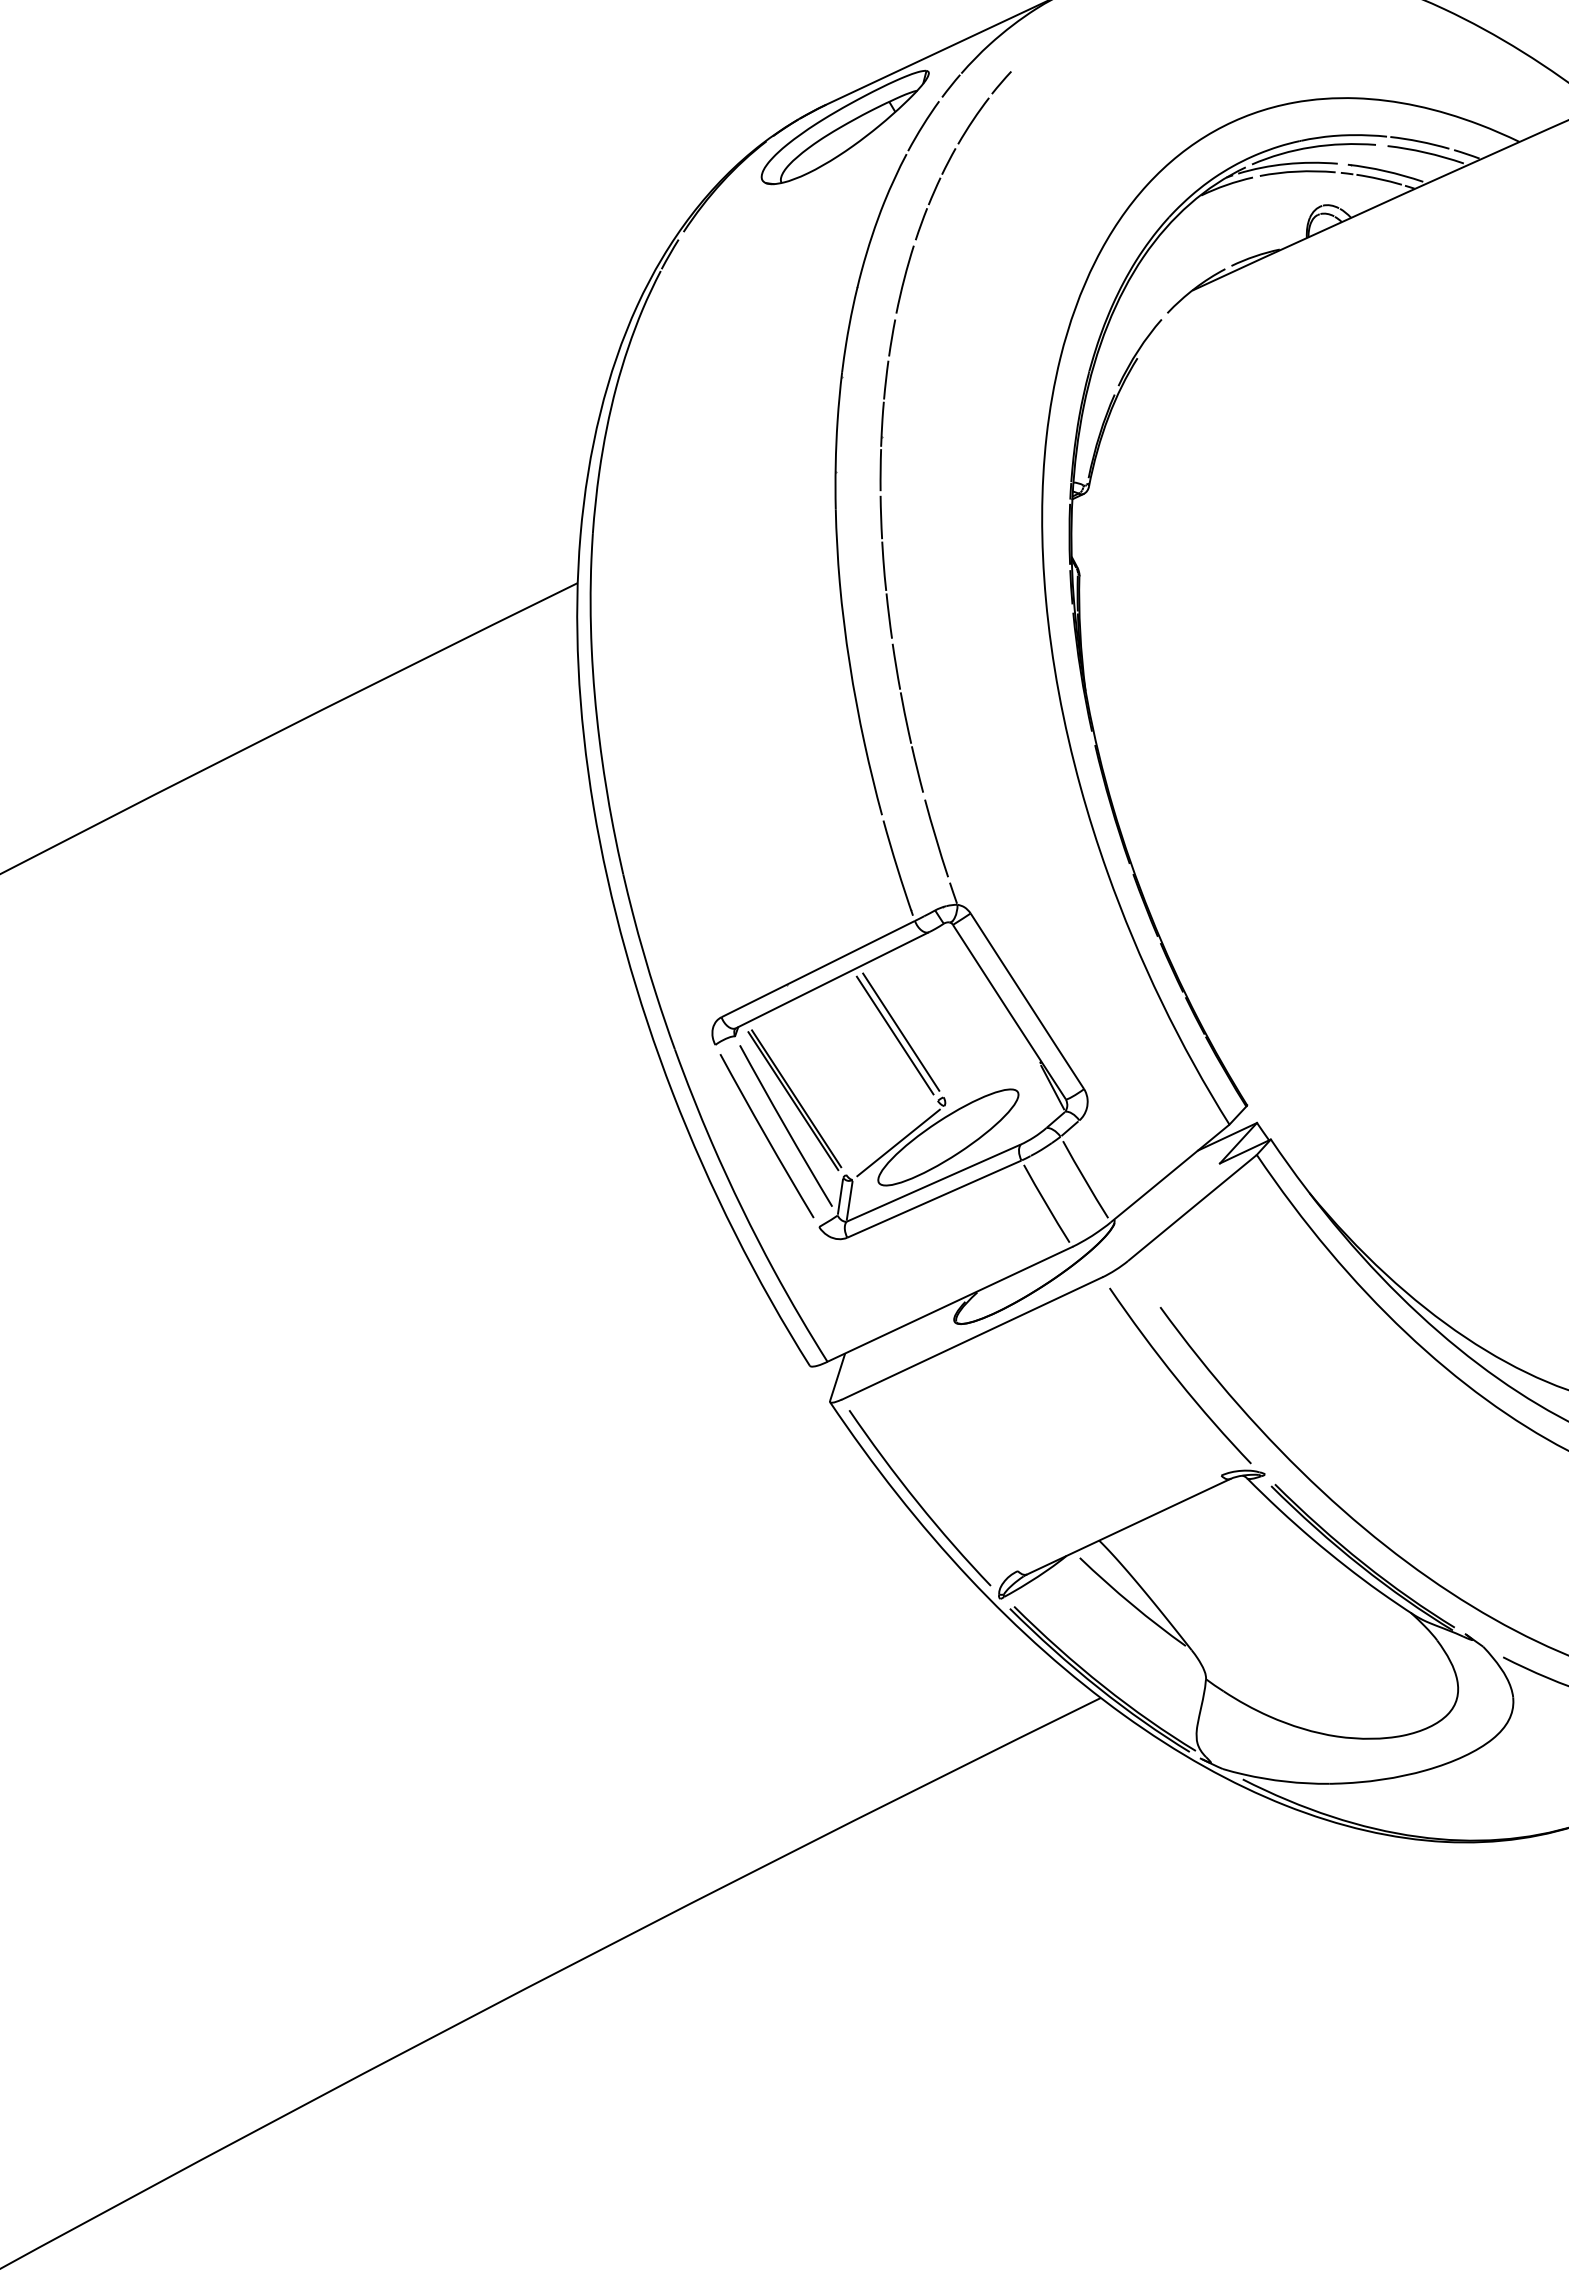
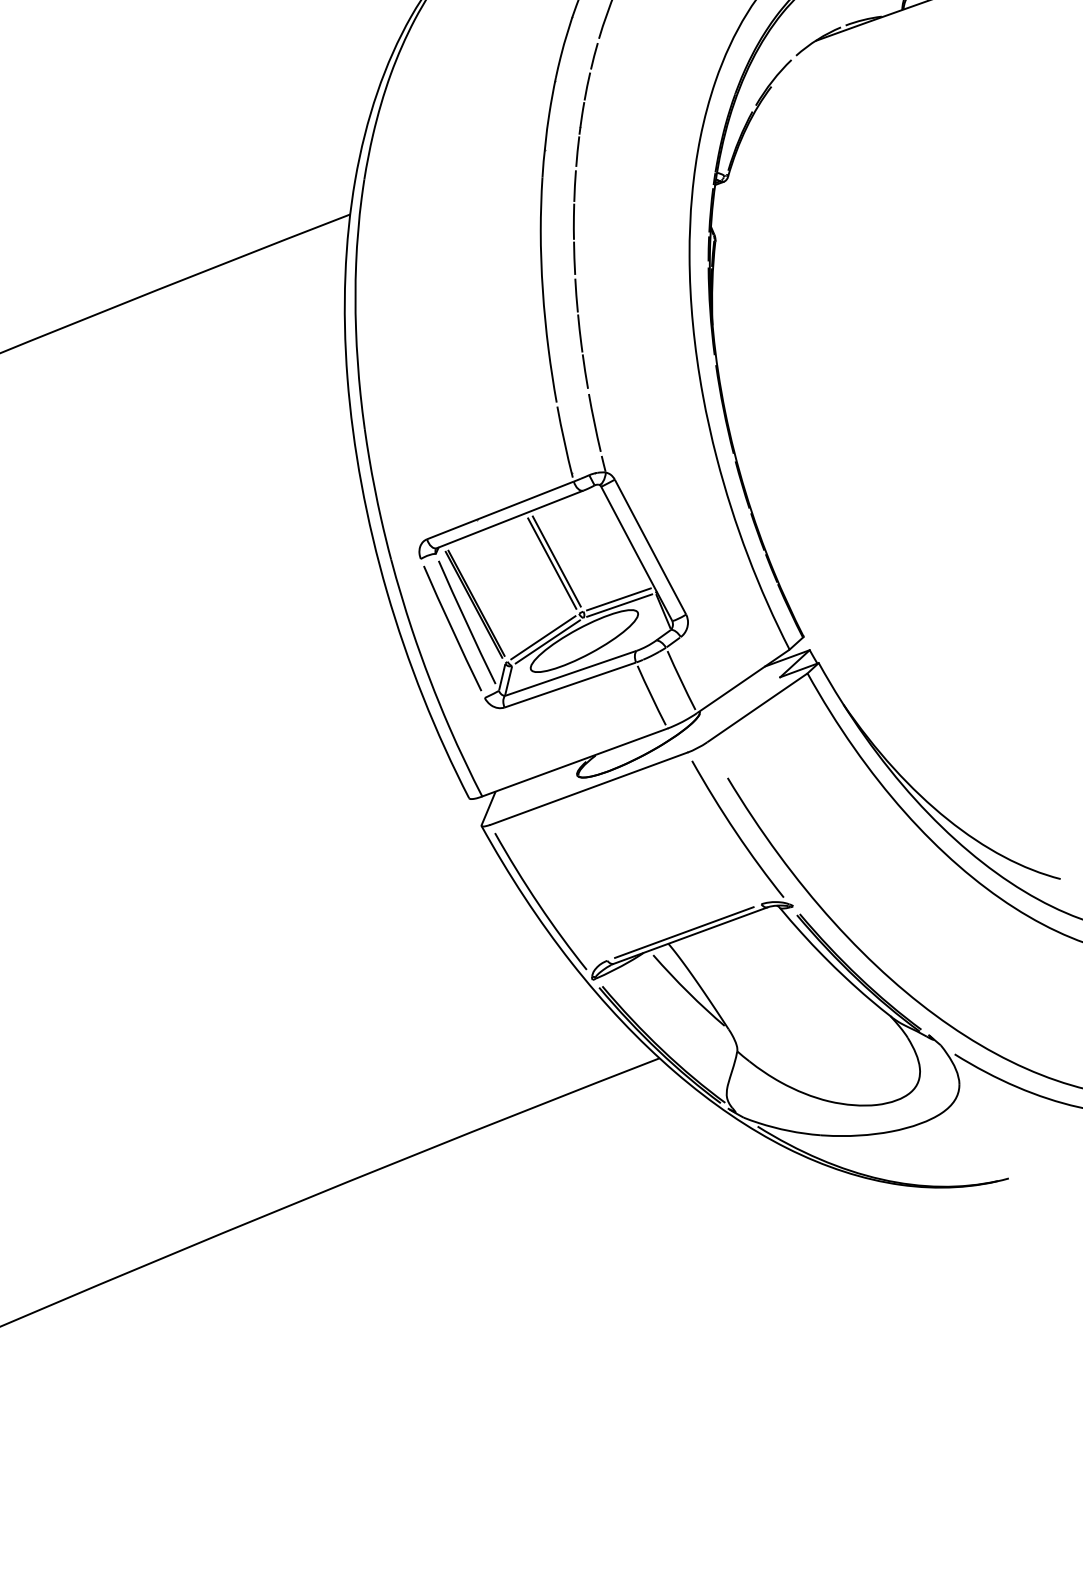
line: (990, 1076) -> (618, 599), added
line: (992, 1084) -> (619, 605), added
line: (891, 1137) -> (543, 637), added
line: (1119, 1523) -> (684, 932), added

